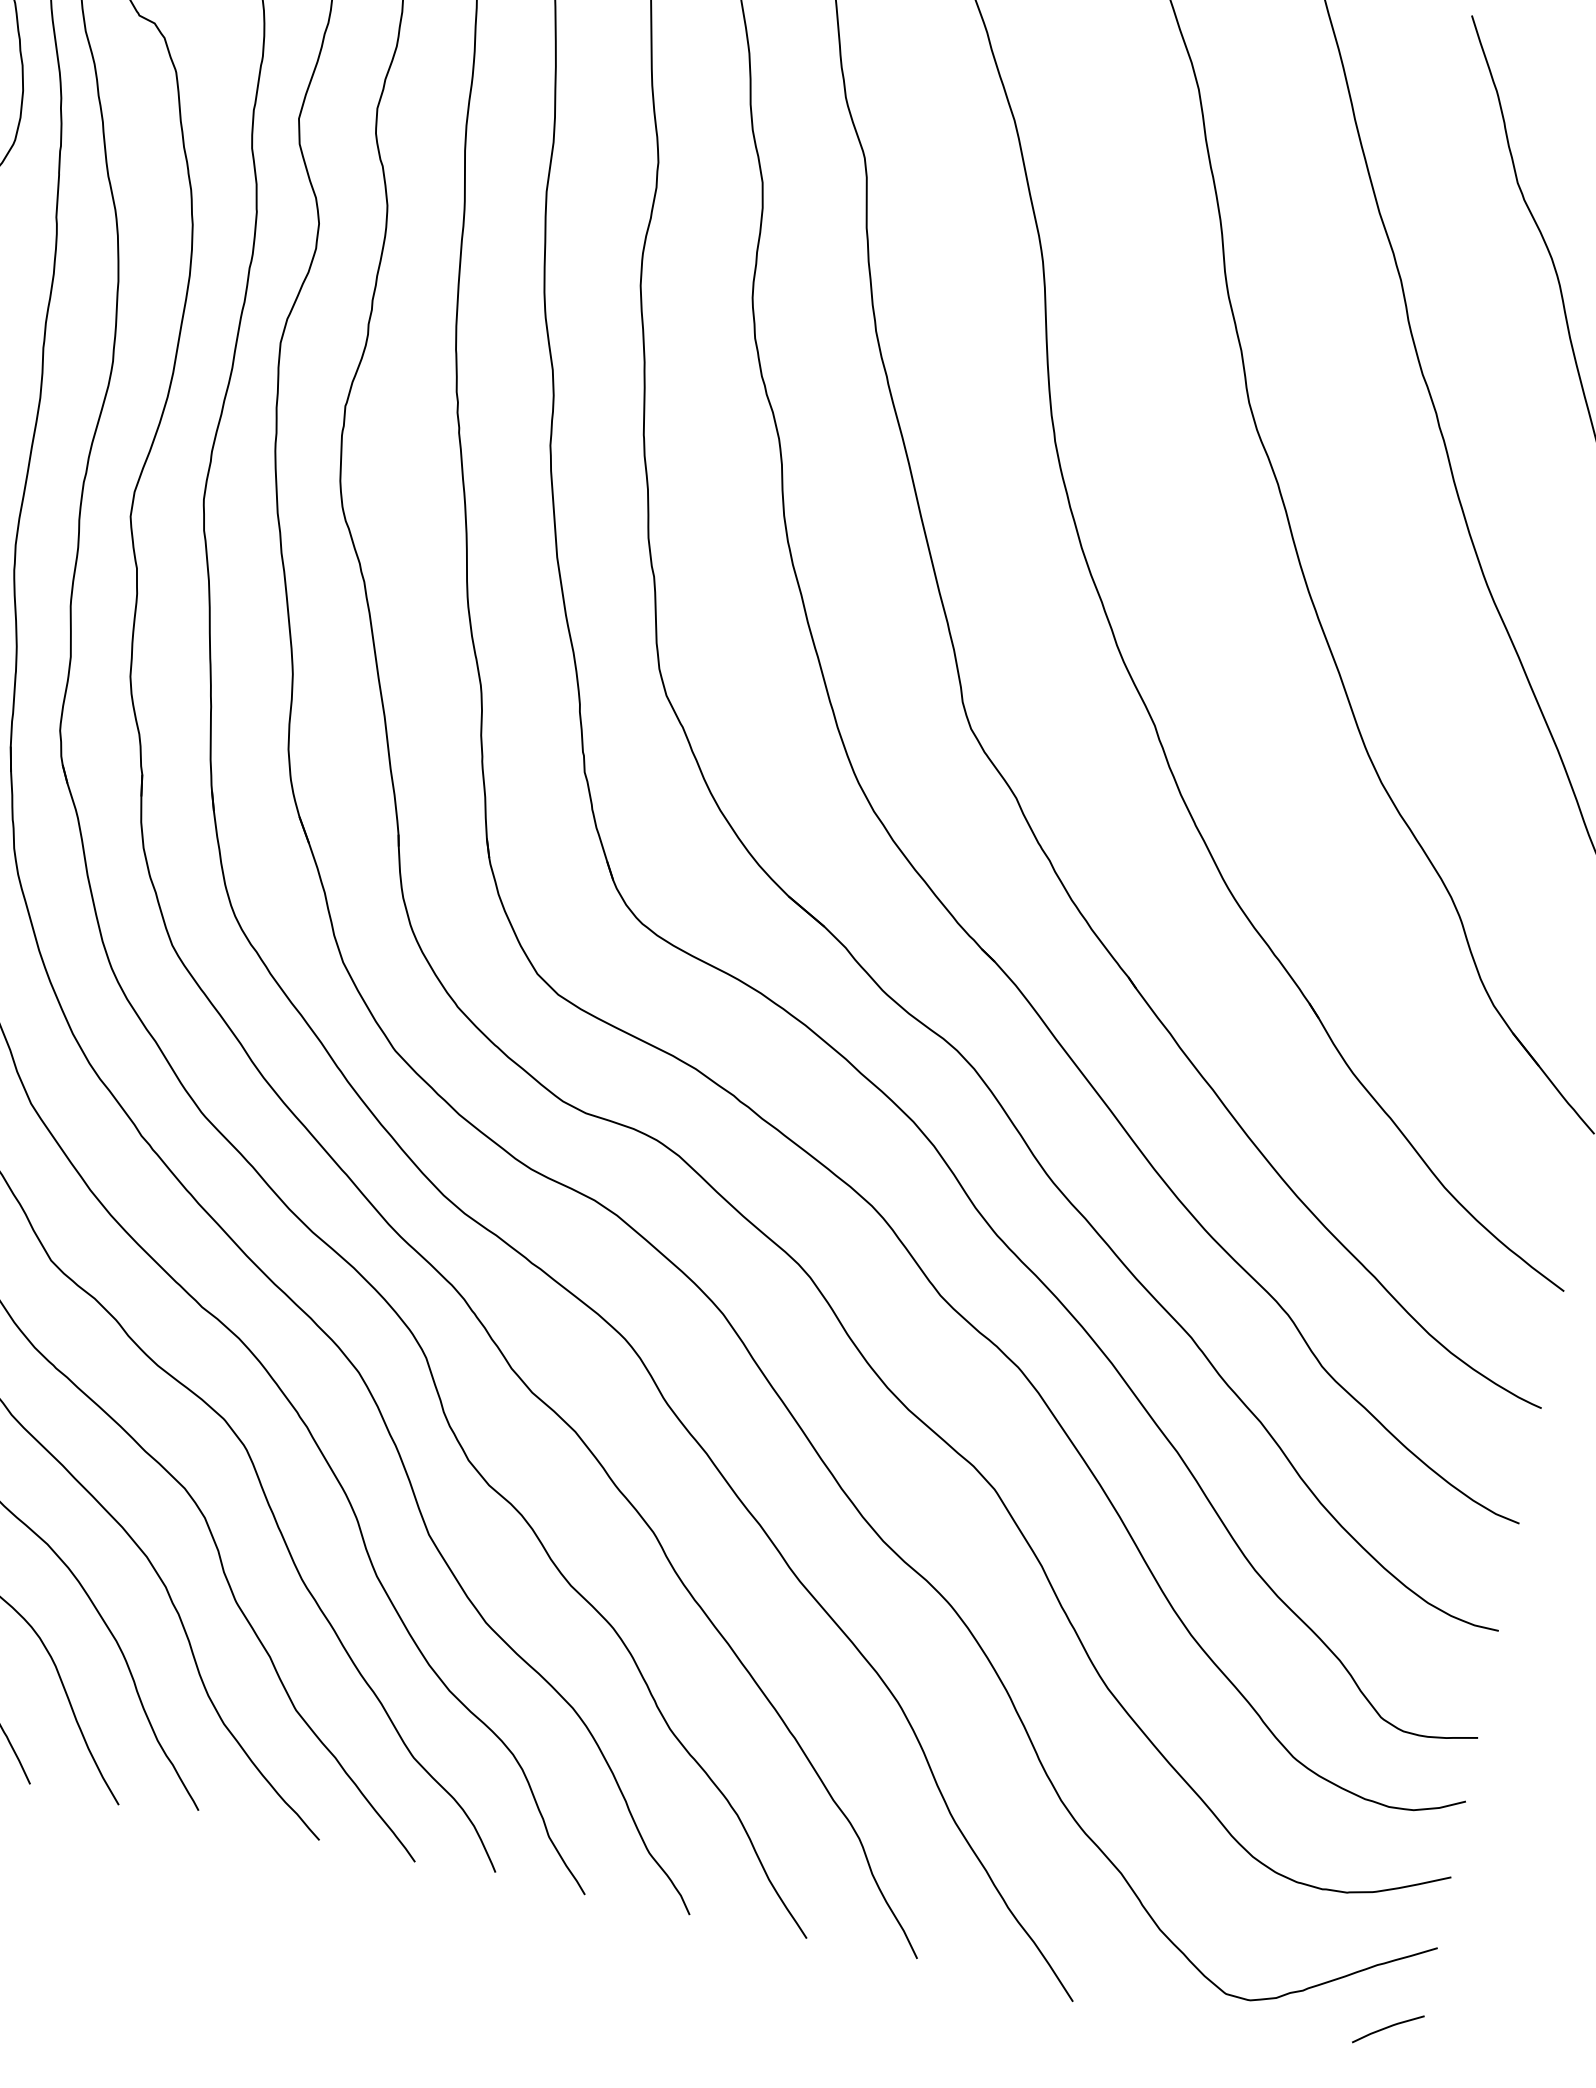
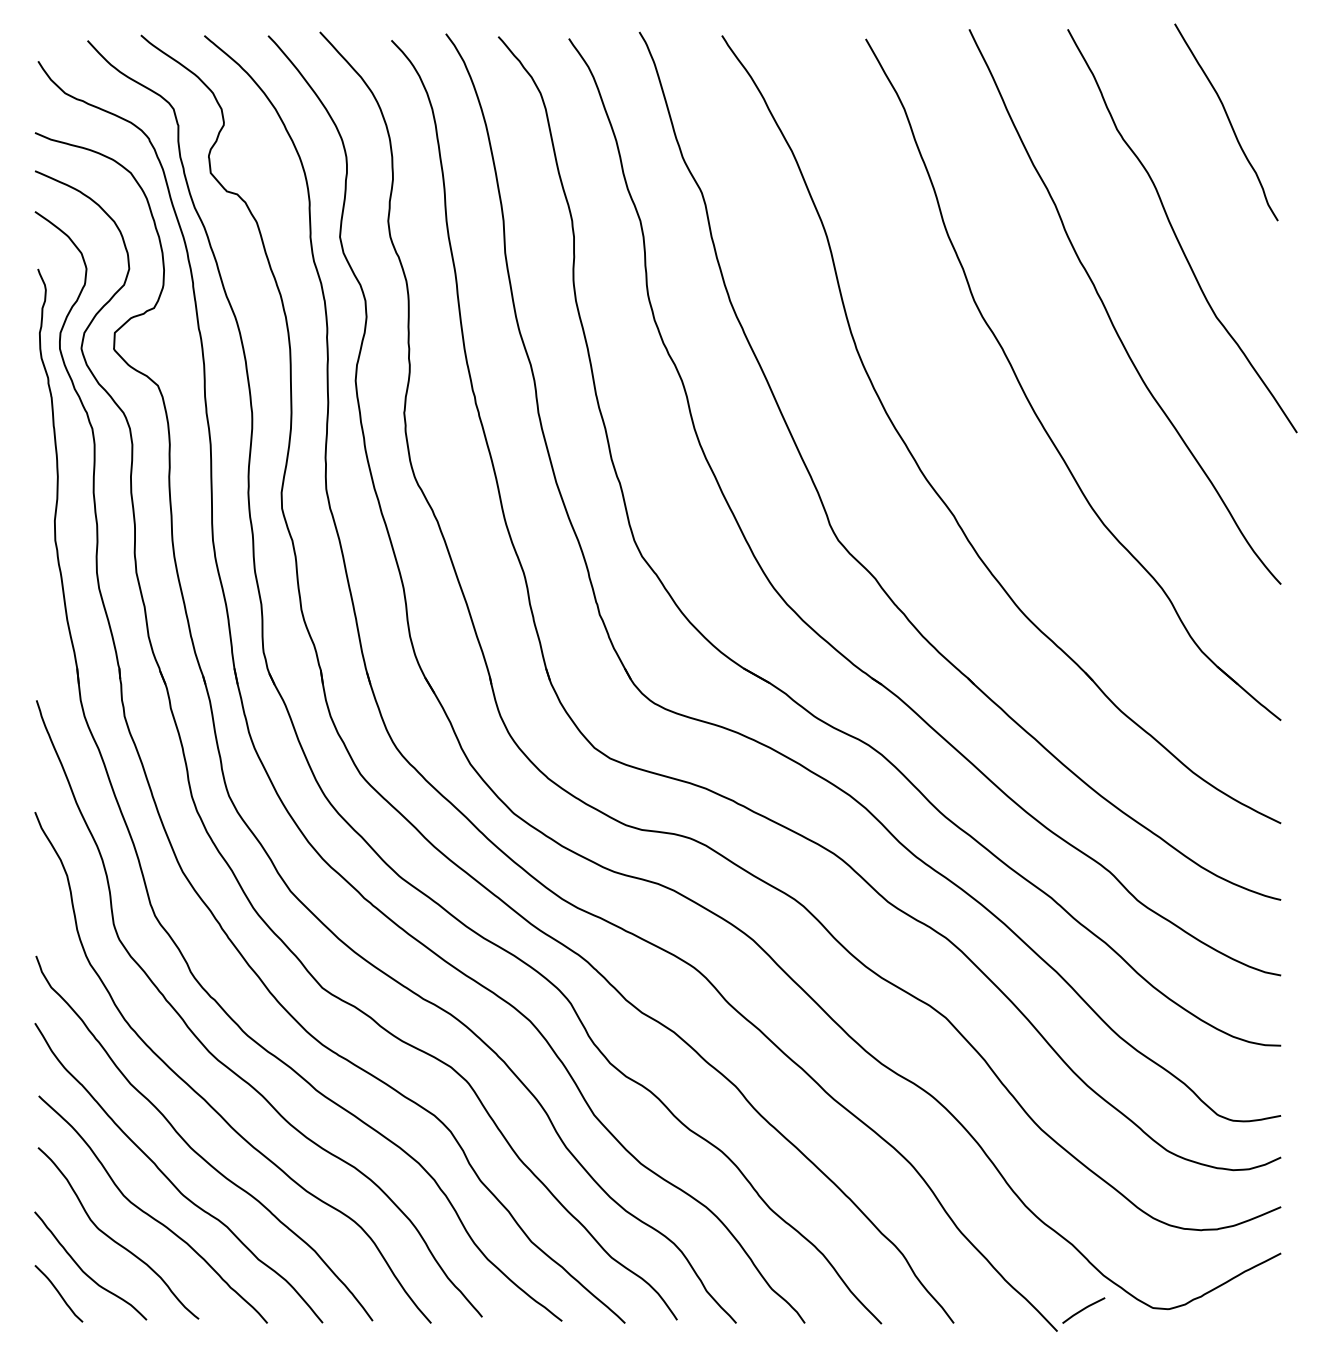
line: (1387, 2029) -> (1083, 1310), moved

